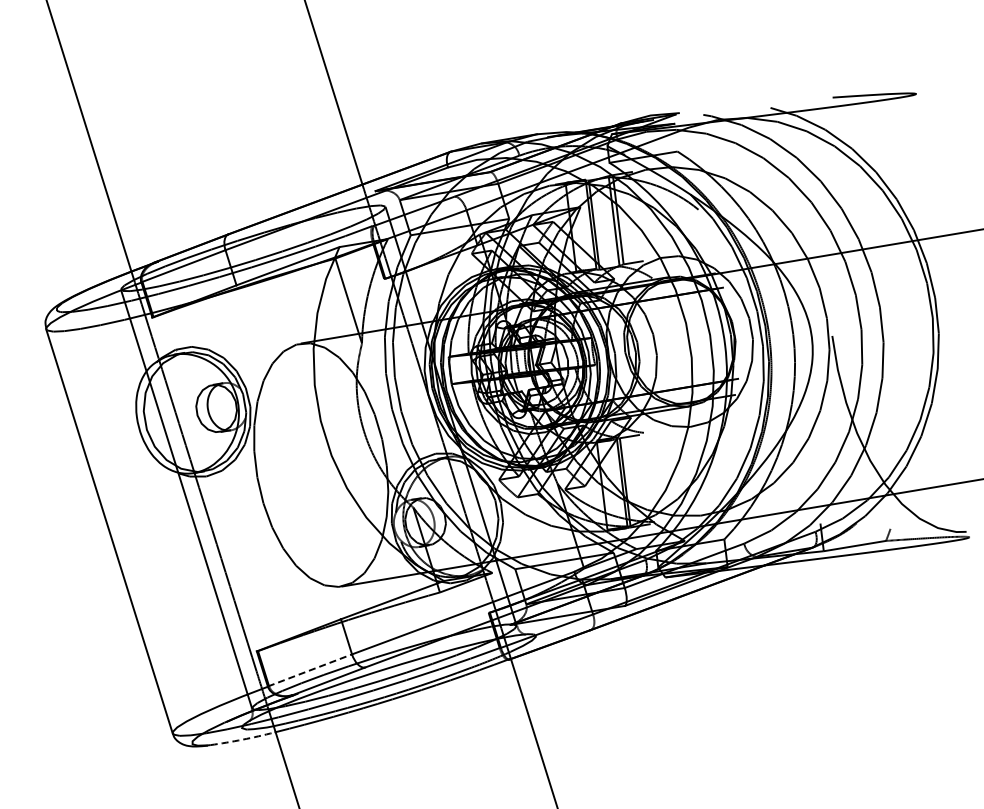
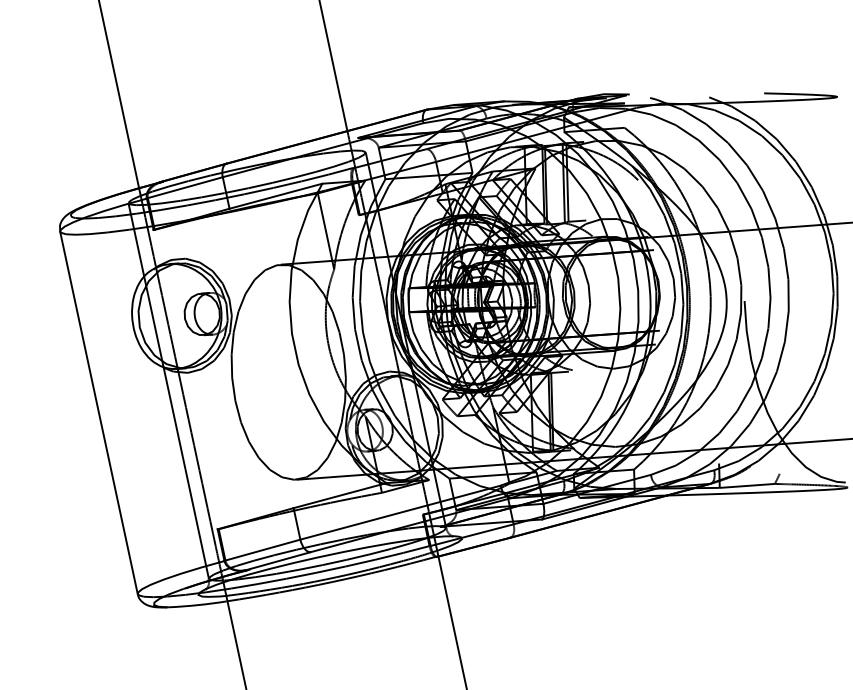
line: (310, 670) -> (262, 550), dashed -> solid
arc: (242, 739) -> (198, 604), dashed -> solid

